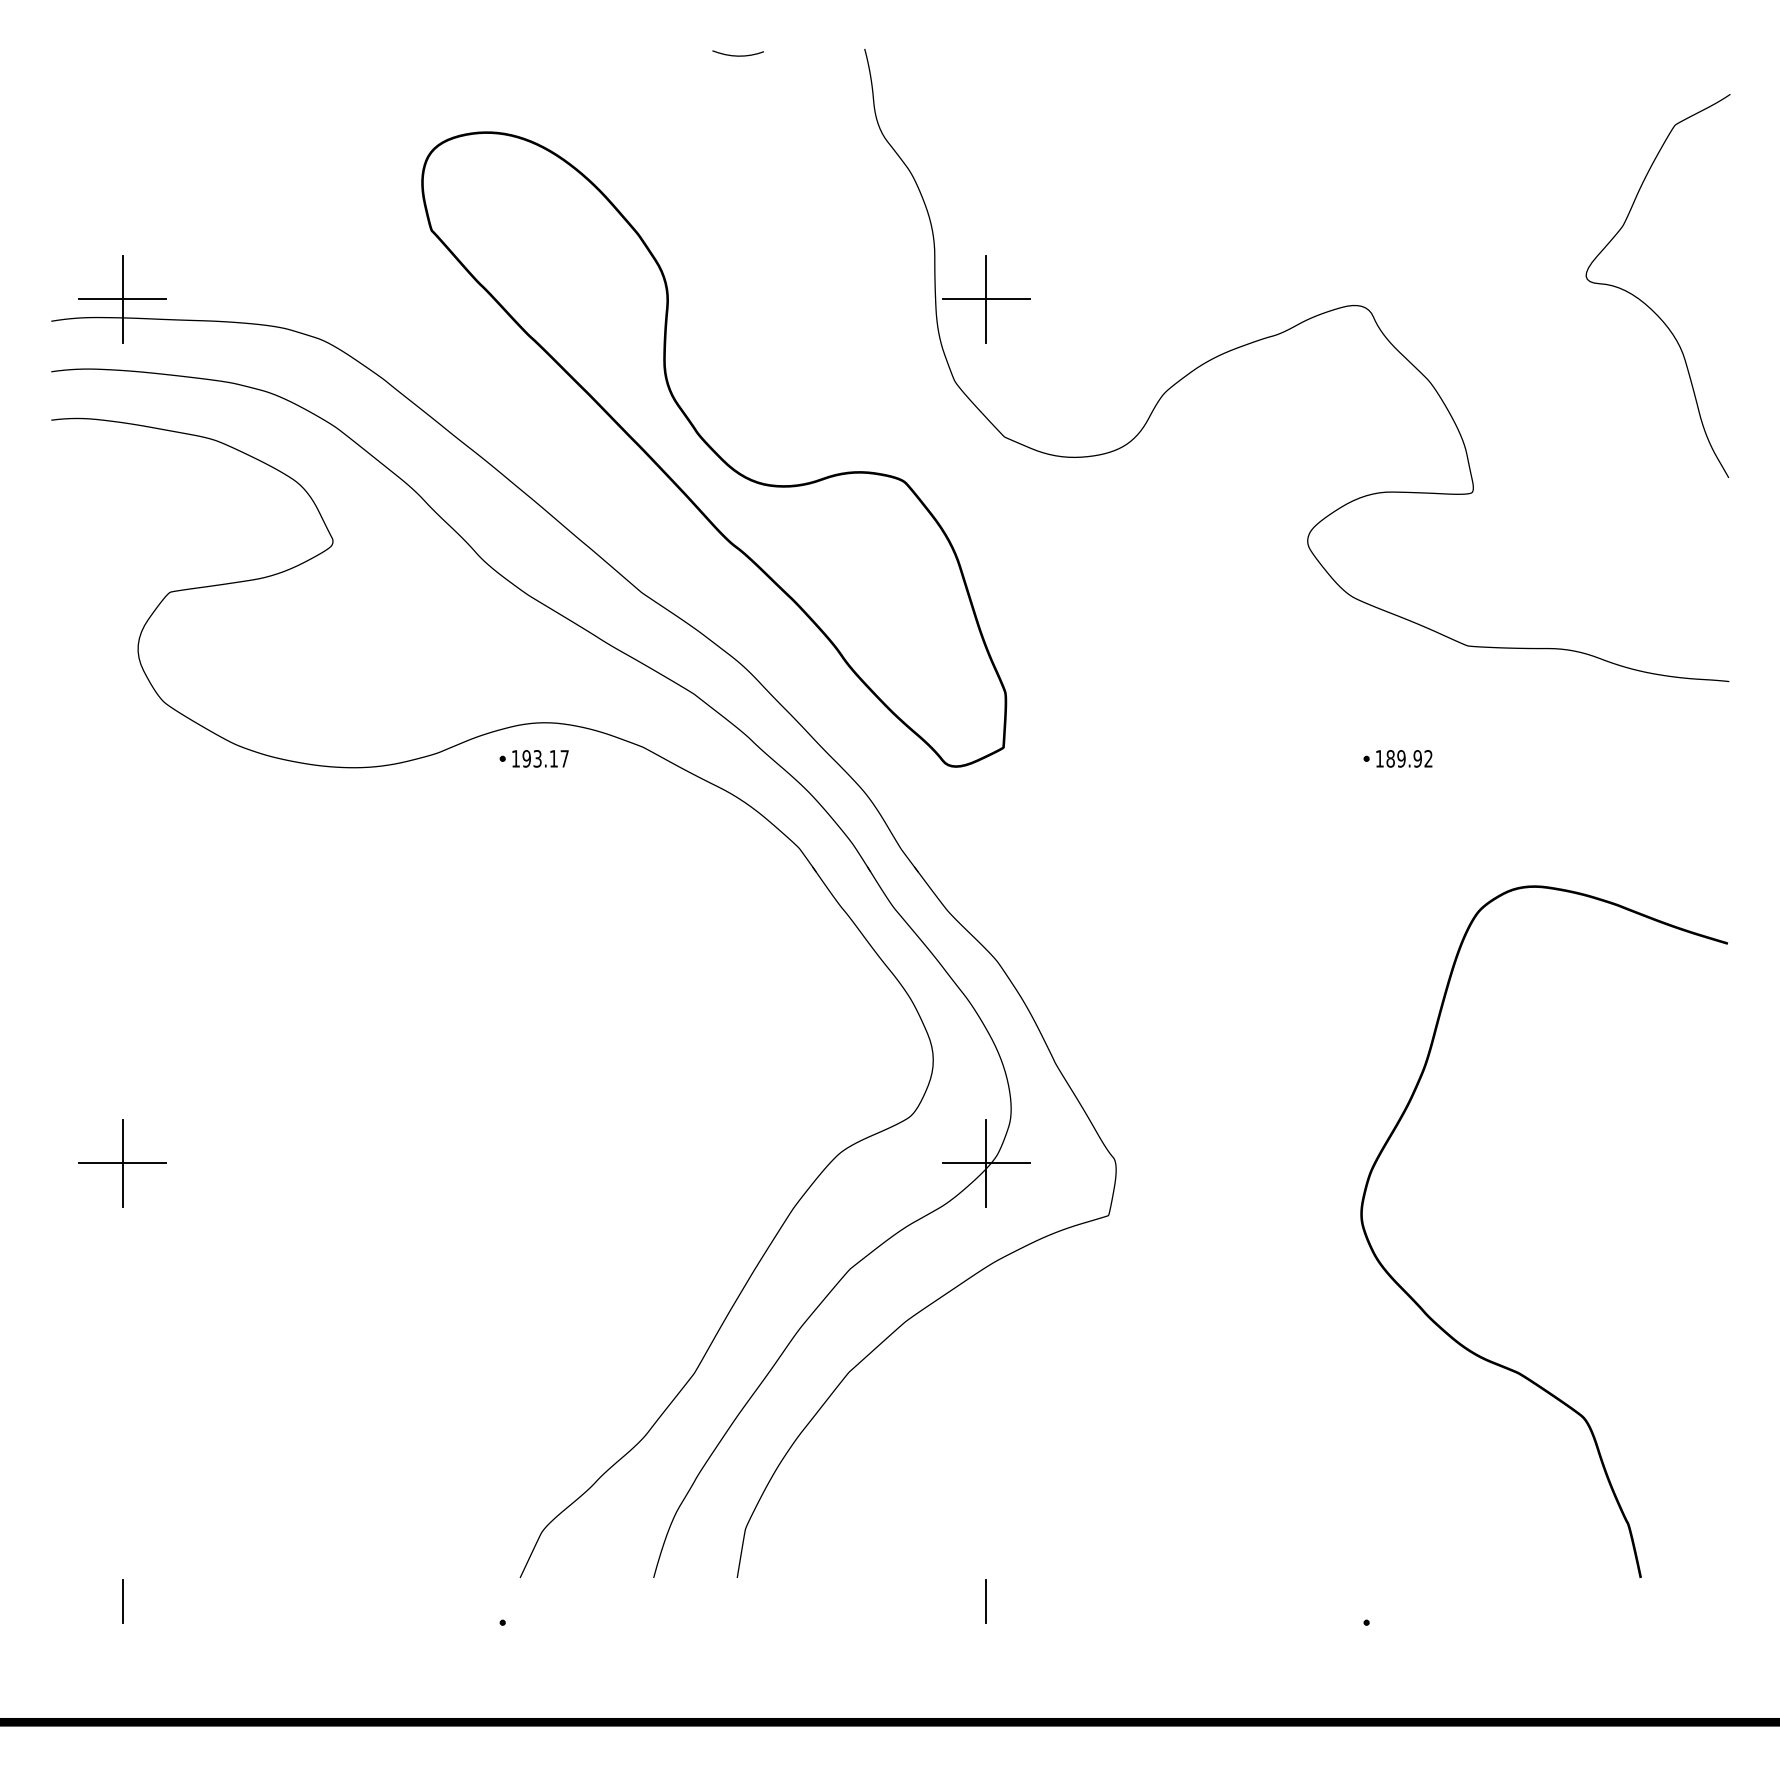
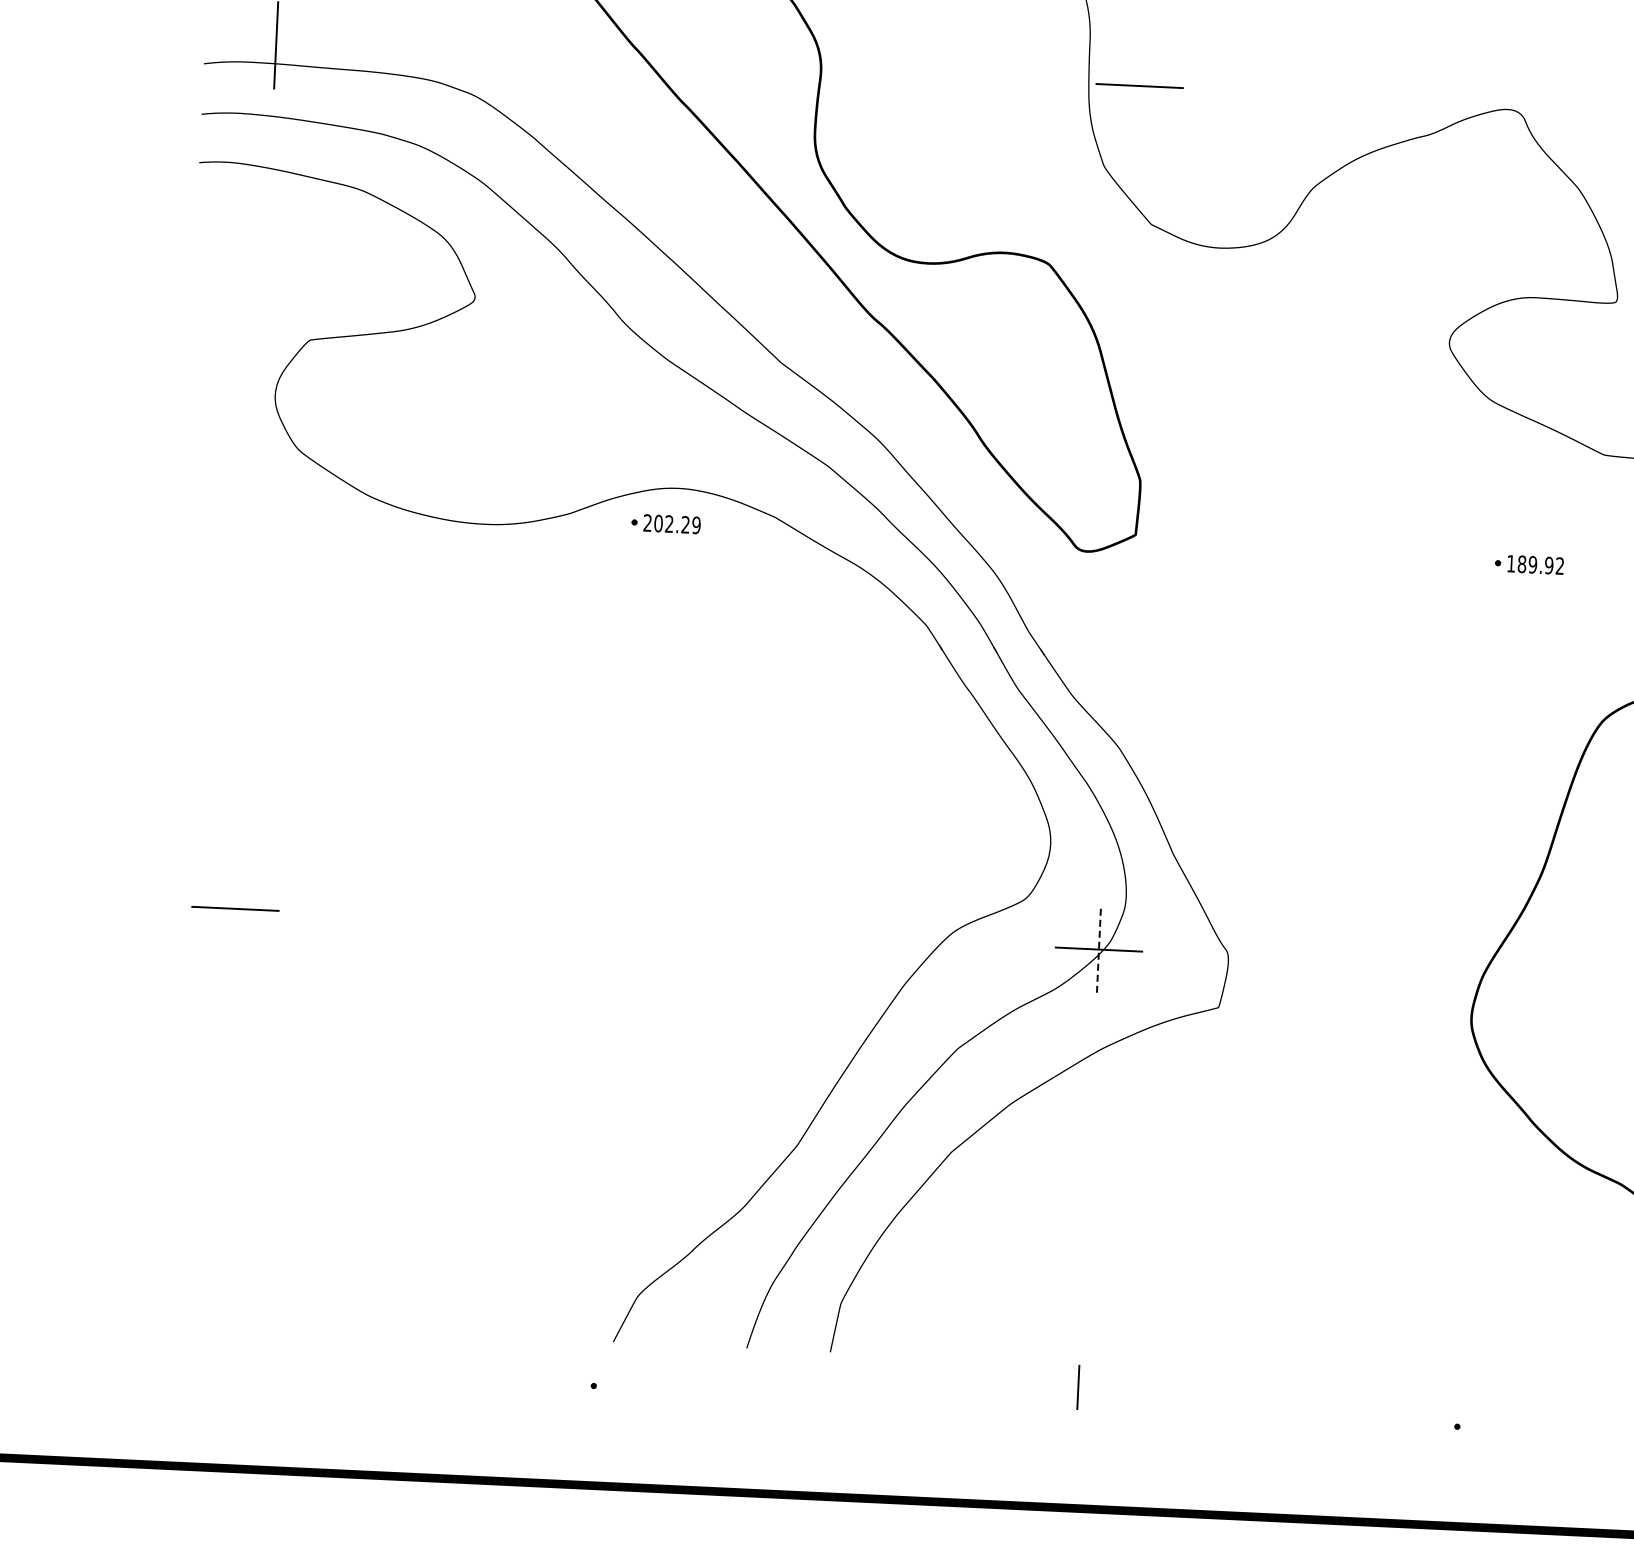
line: (122, 299) -> (276, 45), removed
line: (986, 299) -> (1139, 86), removed
text: (539, 758) -> (671, 523), 193.17 -> 202.29
line: (986, 1162) -> (1099, 948), solid -> dashed
line: (122, 1163) -> (235, 909), removed
line: (122, 1600) -> (214, 1345), removed

